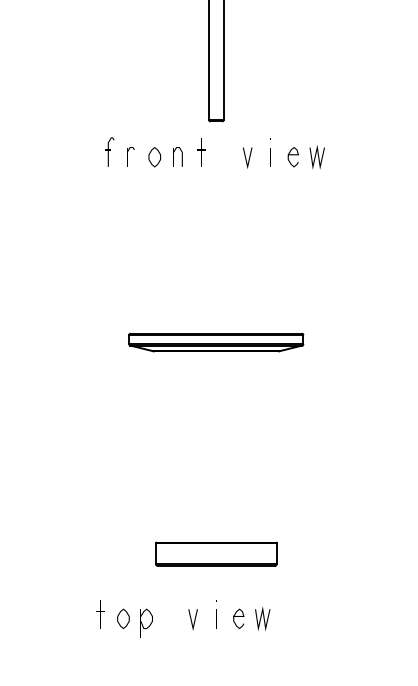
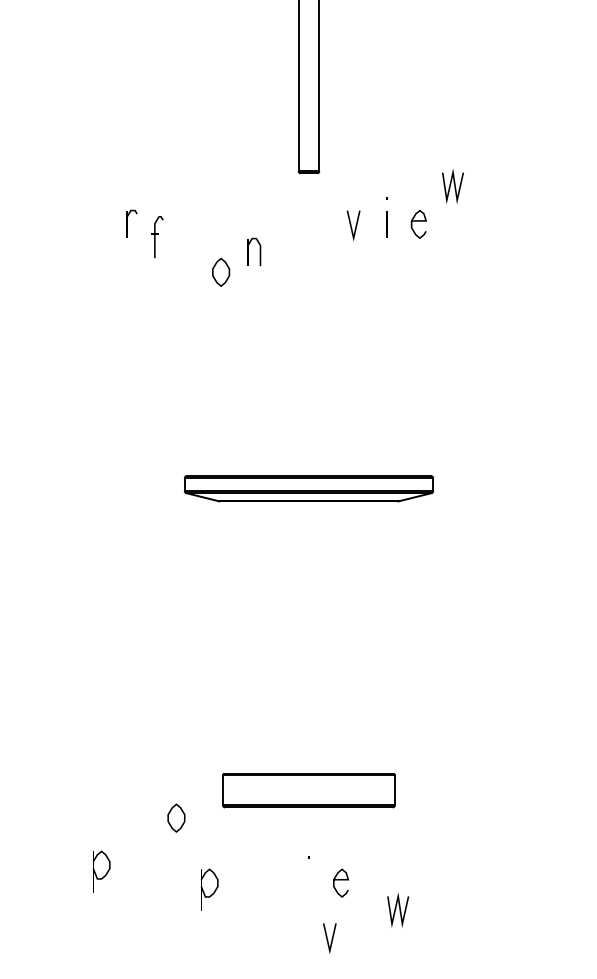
part: (110, 152) -> (157, 237), moved
part: (201, 152) -> (287, 217), removed
part: (130, 156) -> (131, 223), moved
part: (155, 156) -> (221, 271), moved
part: (178, 156) -> (254, 251), moved
line: (315, 157) -> (450, 186), moved
part: (70, 610) -> (101, 871), added
part: (100, 614) -> (143, 876), removed
part: (123, 618) -> (176, 817), moved
line: (216, 618) -> (308, 882), removed
line: (263, 618) -> (399, 909), moved
line: (191, 619) -> (327, 938), moved

